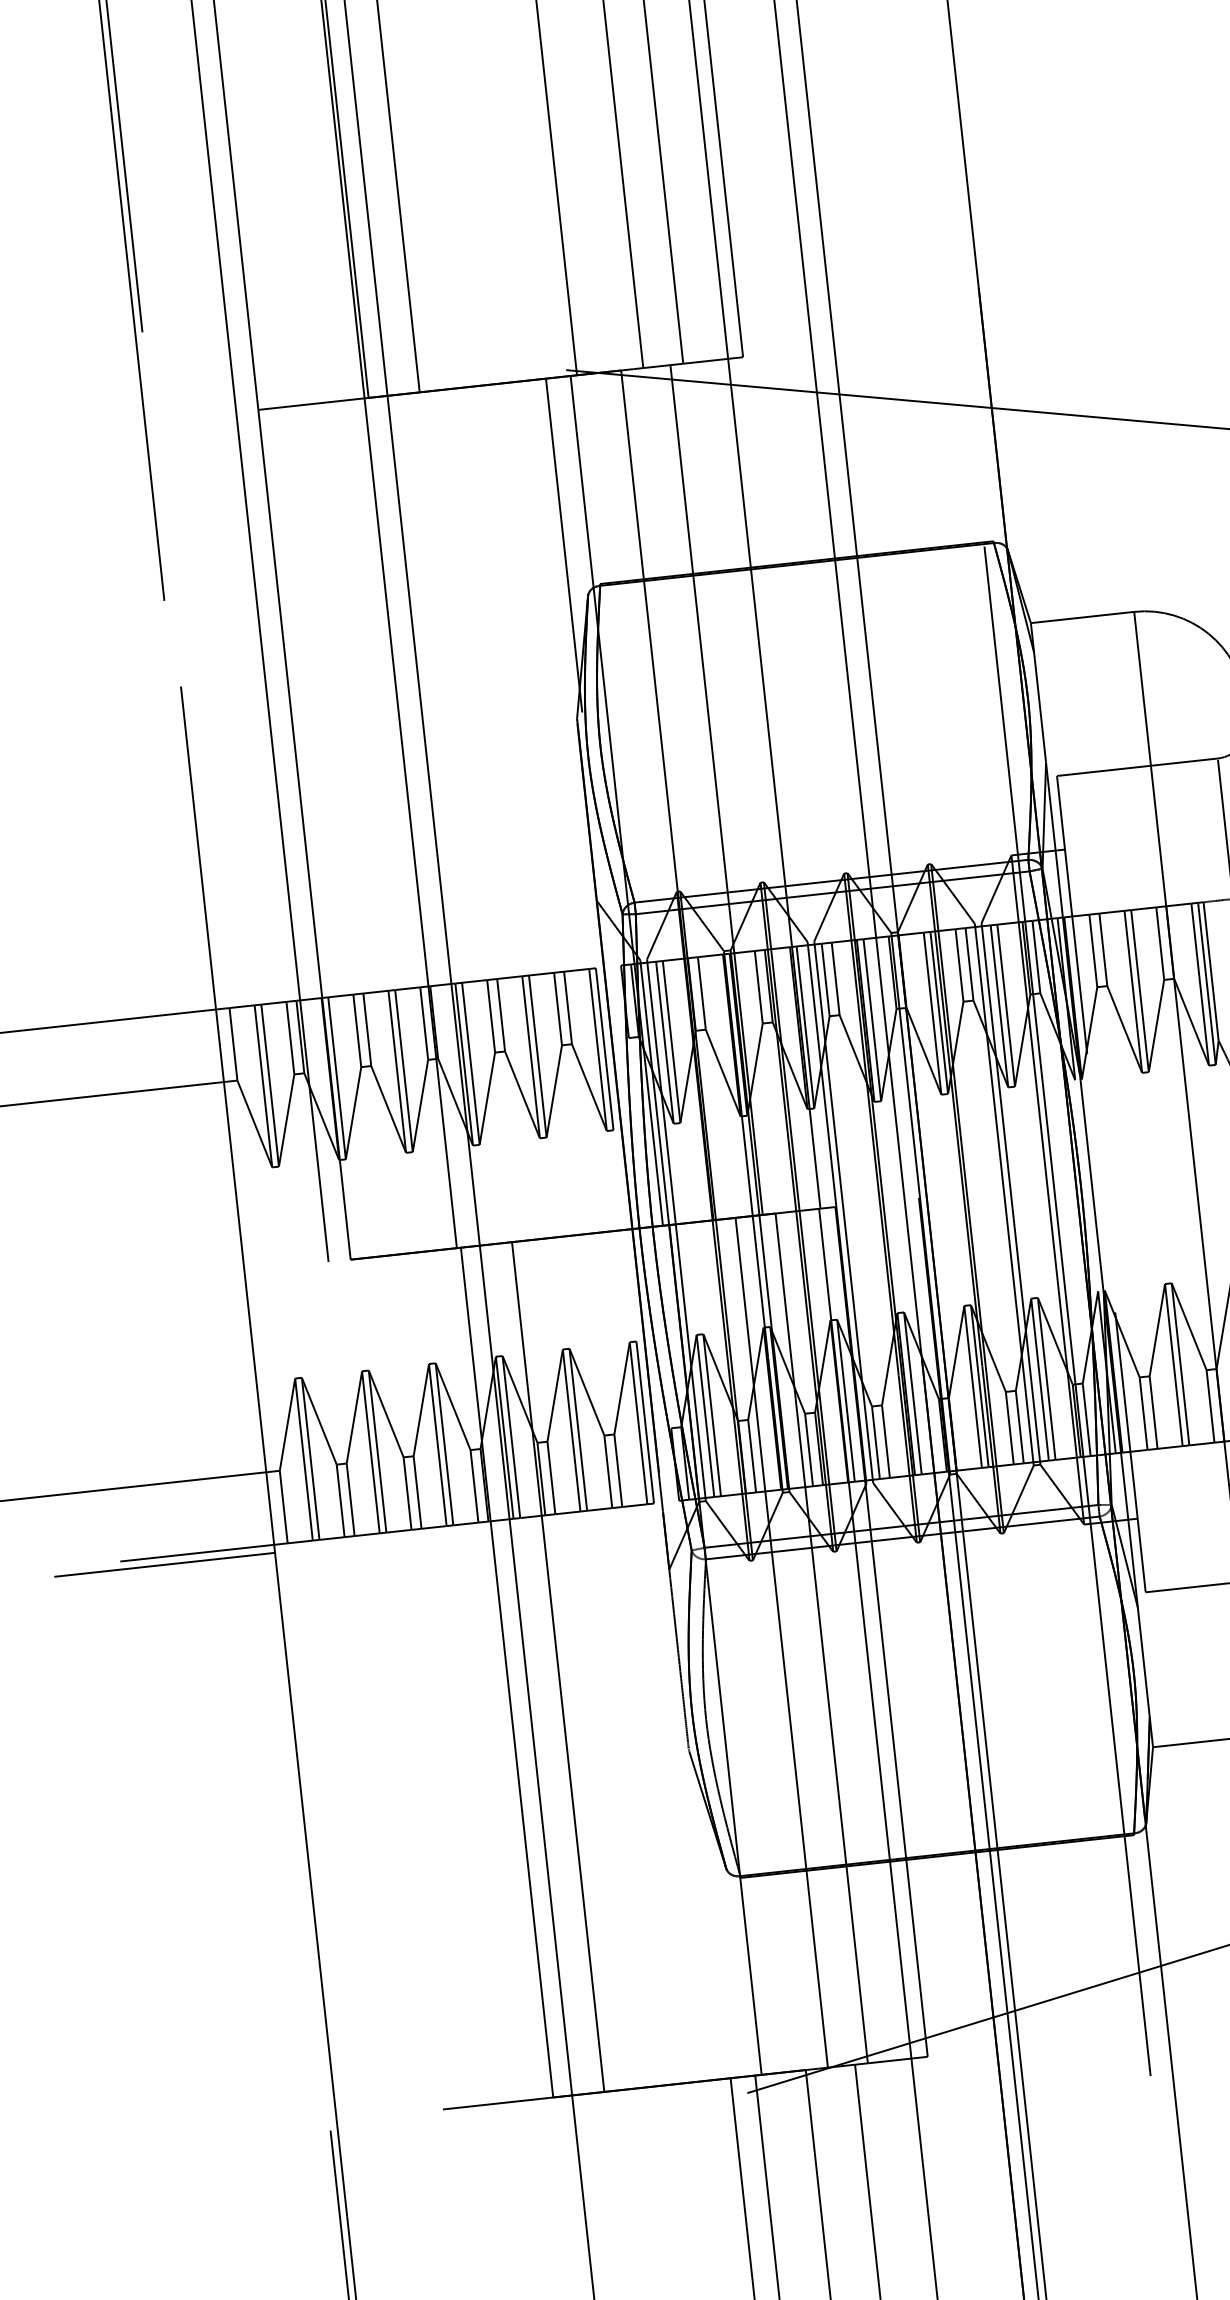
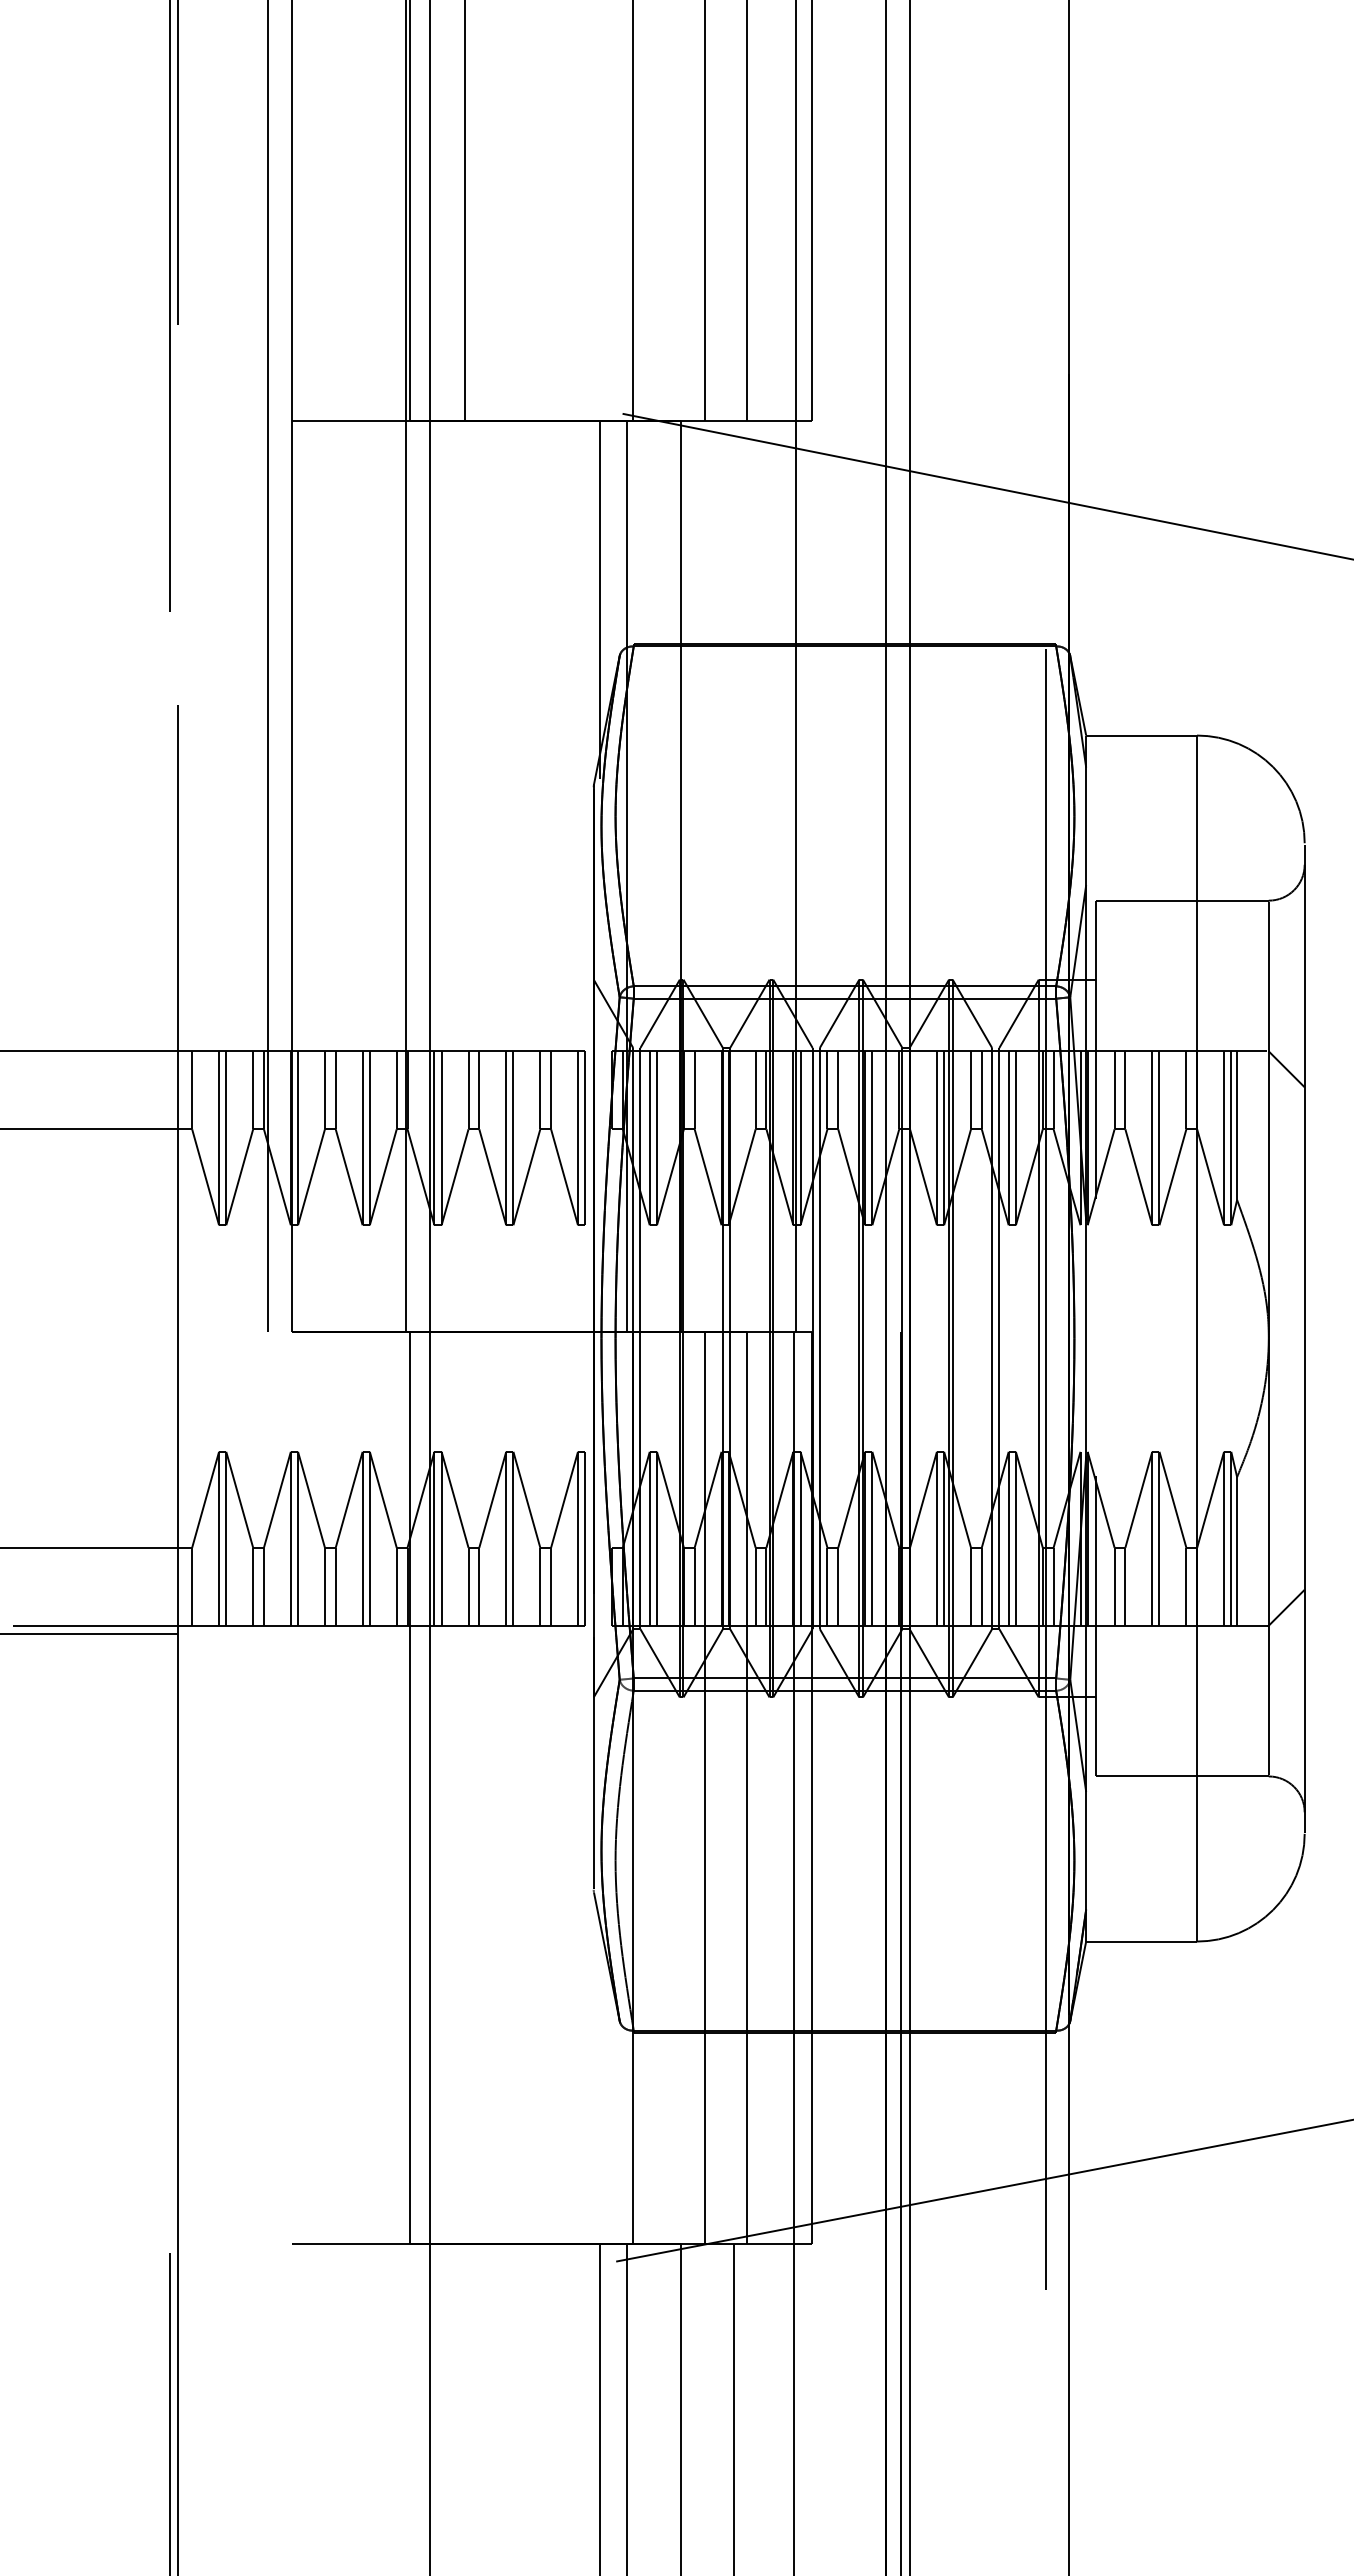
line: (716, 790) -> (733, 876), removed
line: (557, 1666) -> (464, 1787), removed

